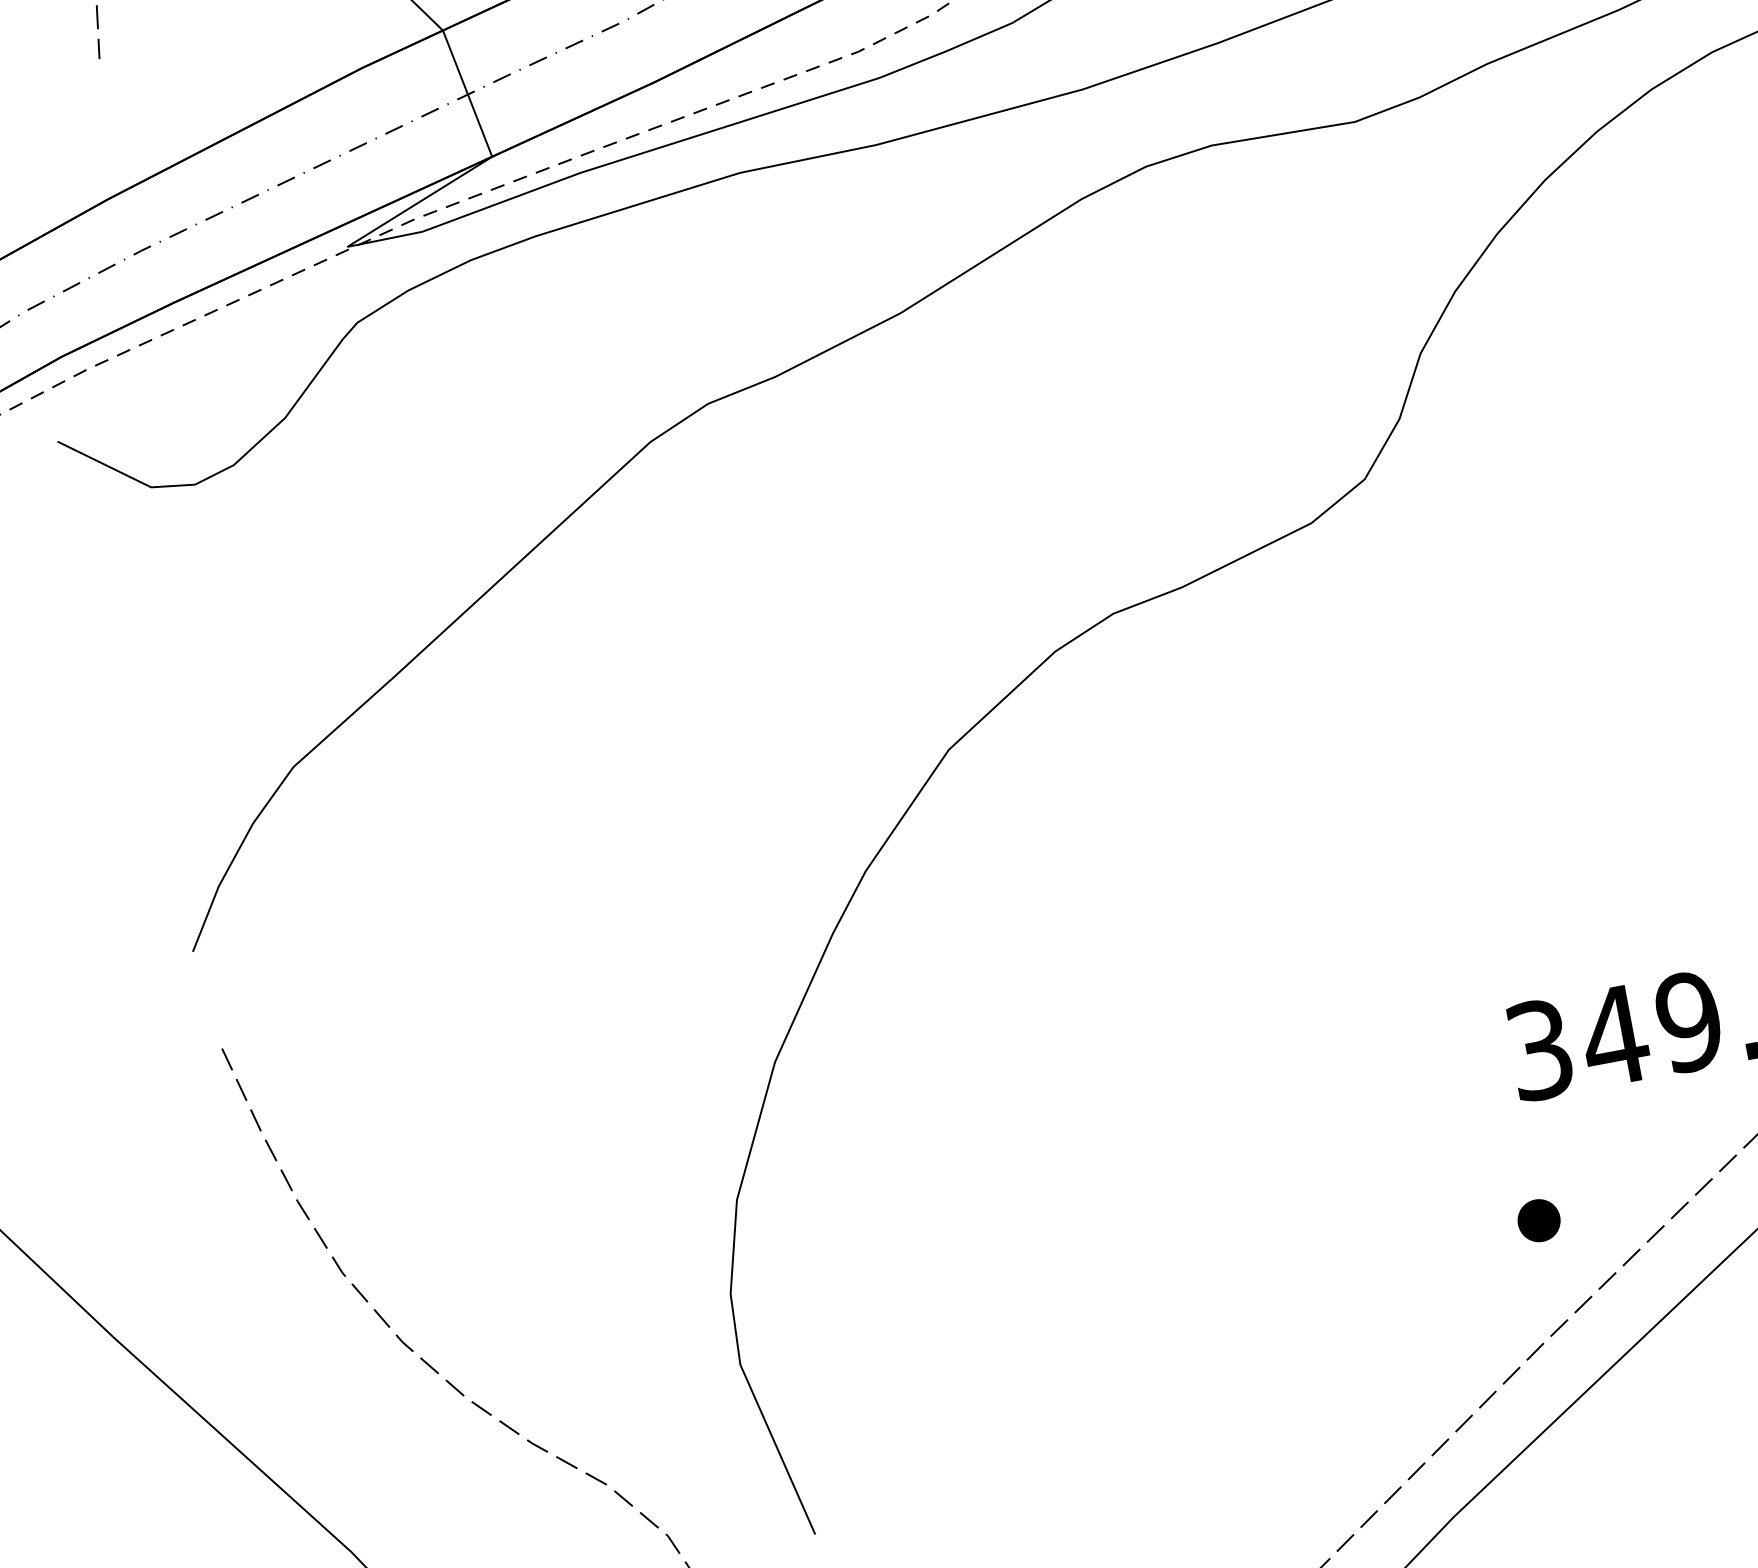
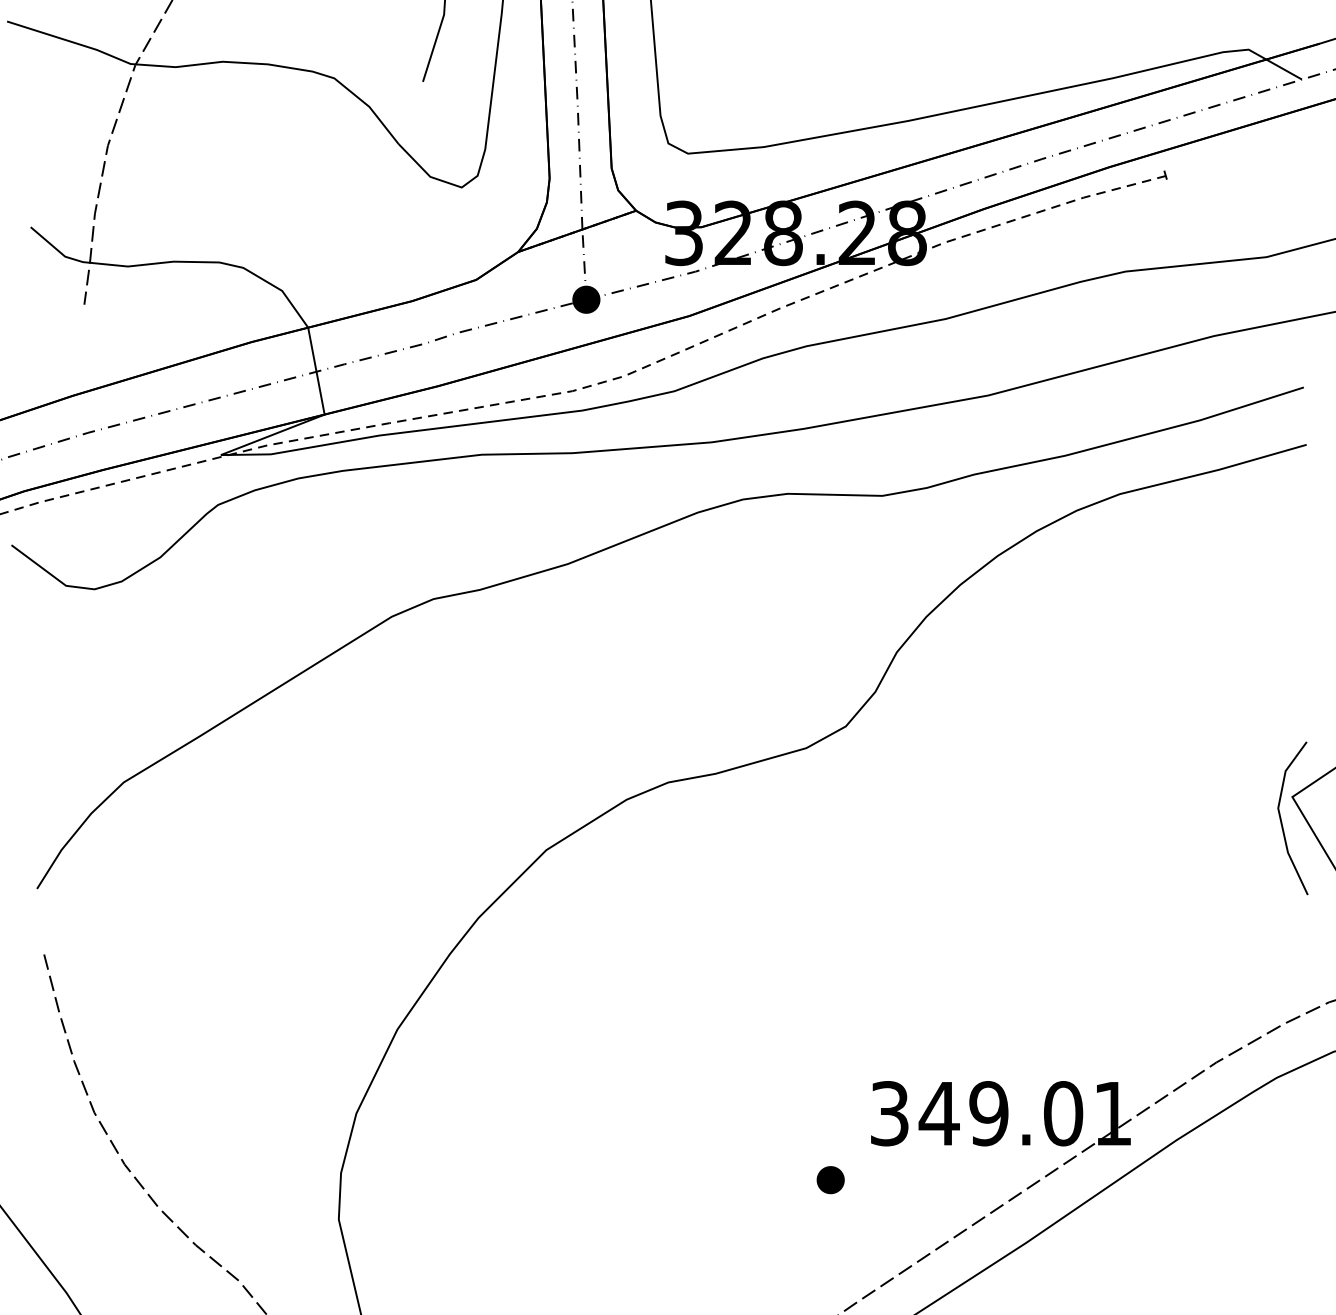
part: (1538, 1221) -> (830, 1180), moved

